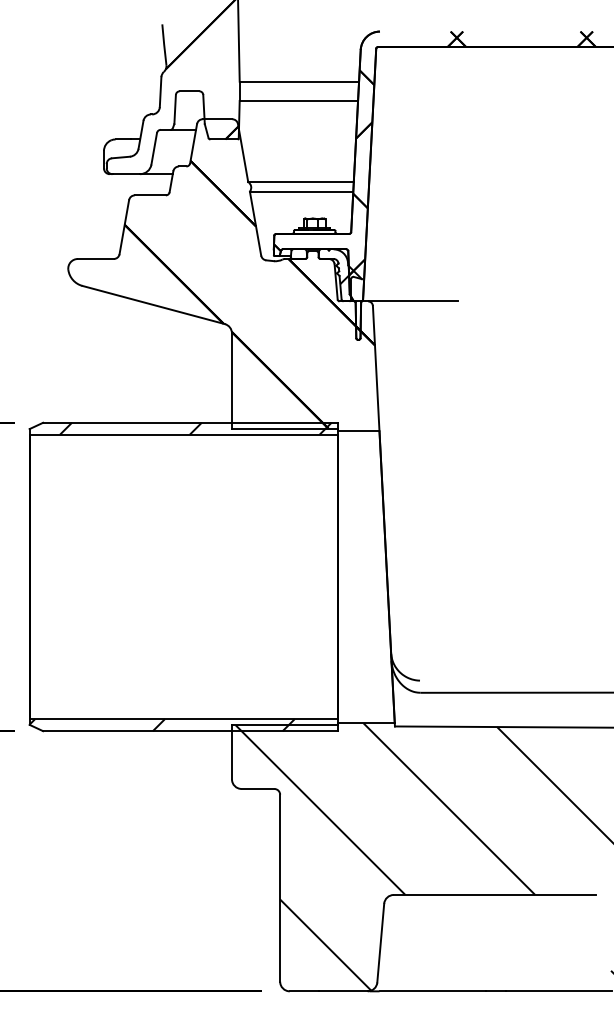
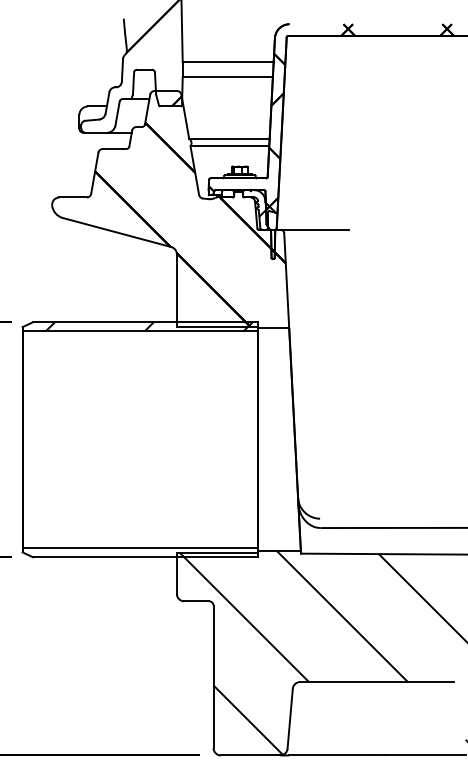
hatch: (161, 725) -> (123, 552), removed

